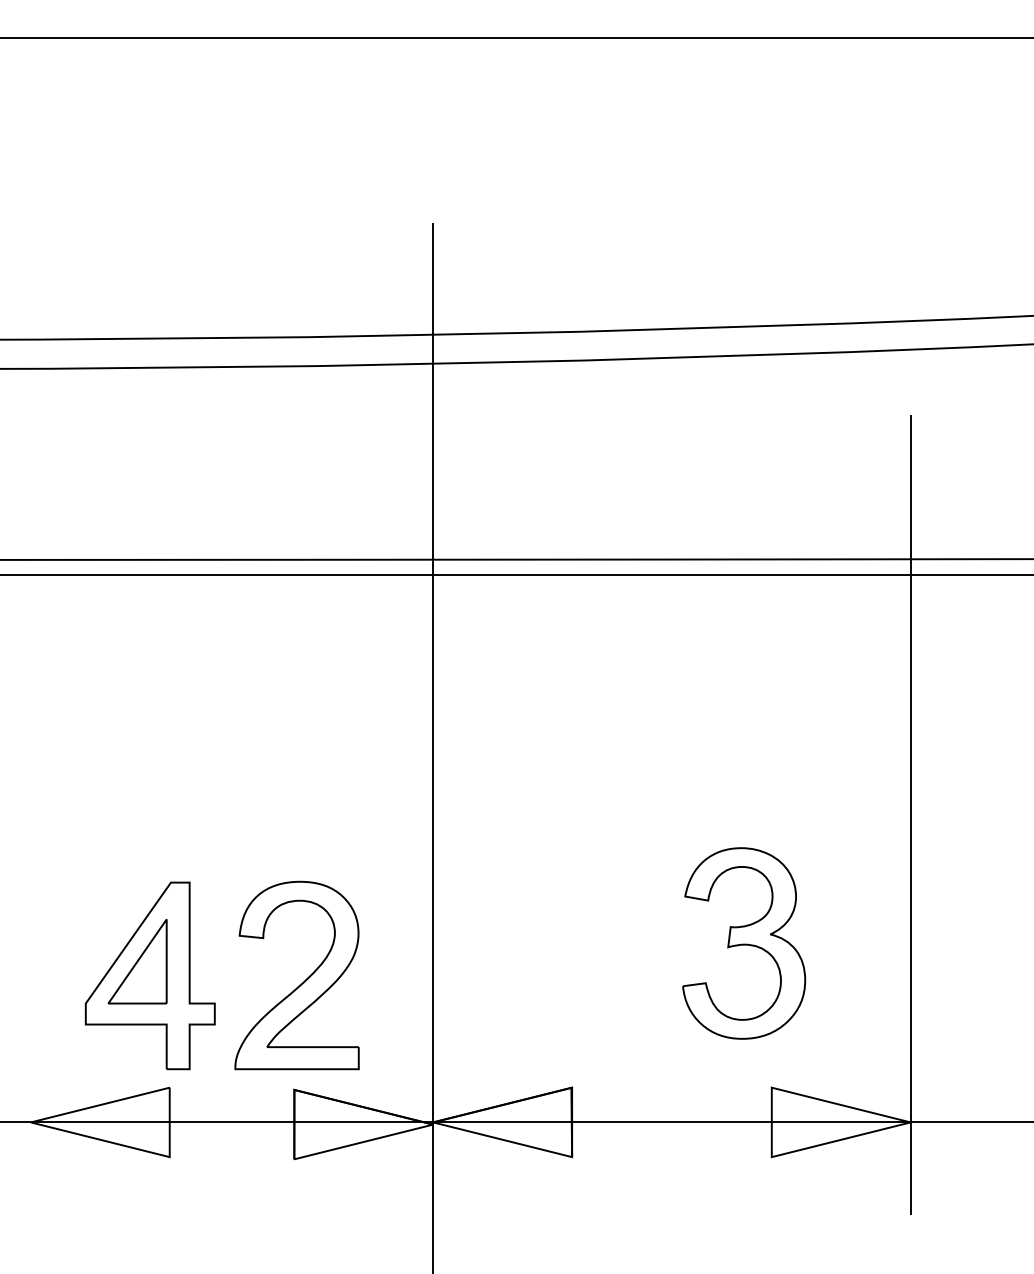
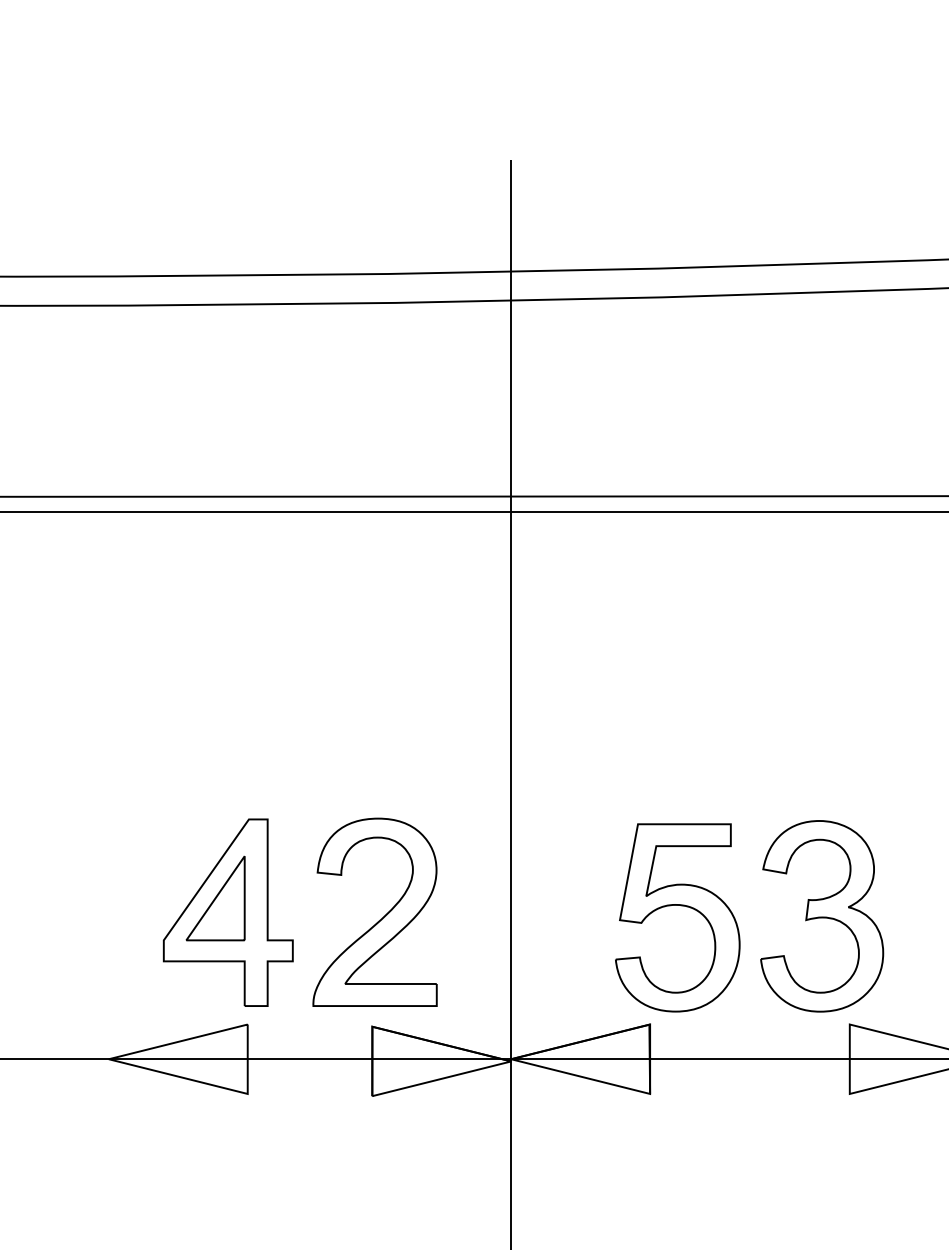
part: (744, 943) -> (822, 916), moved
part: (601, 969) -> (679, 906), added

